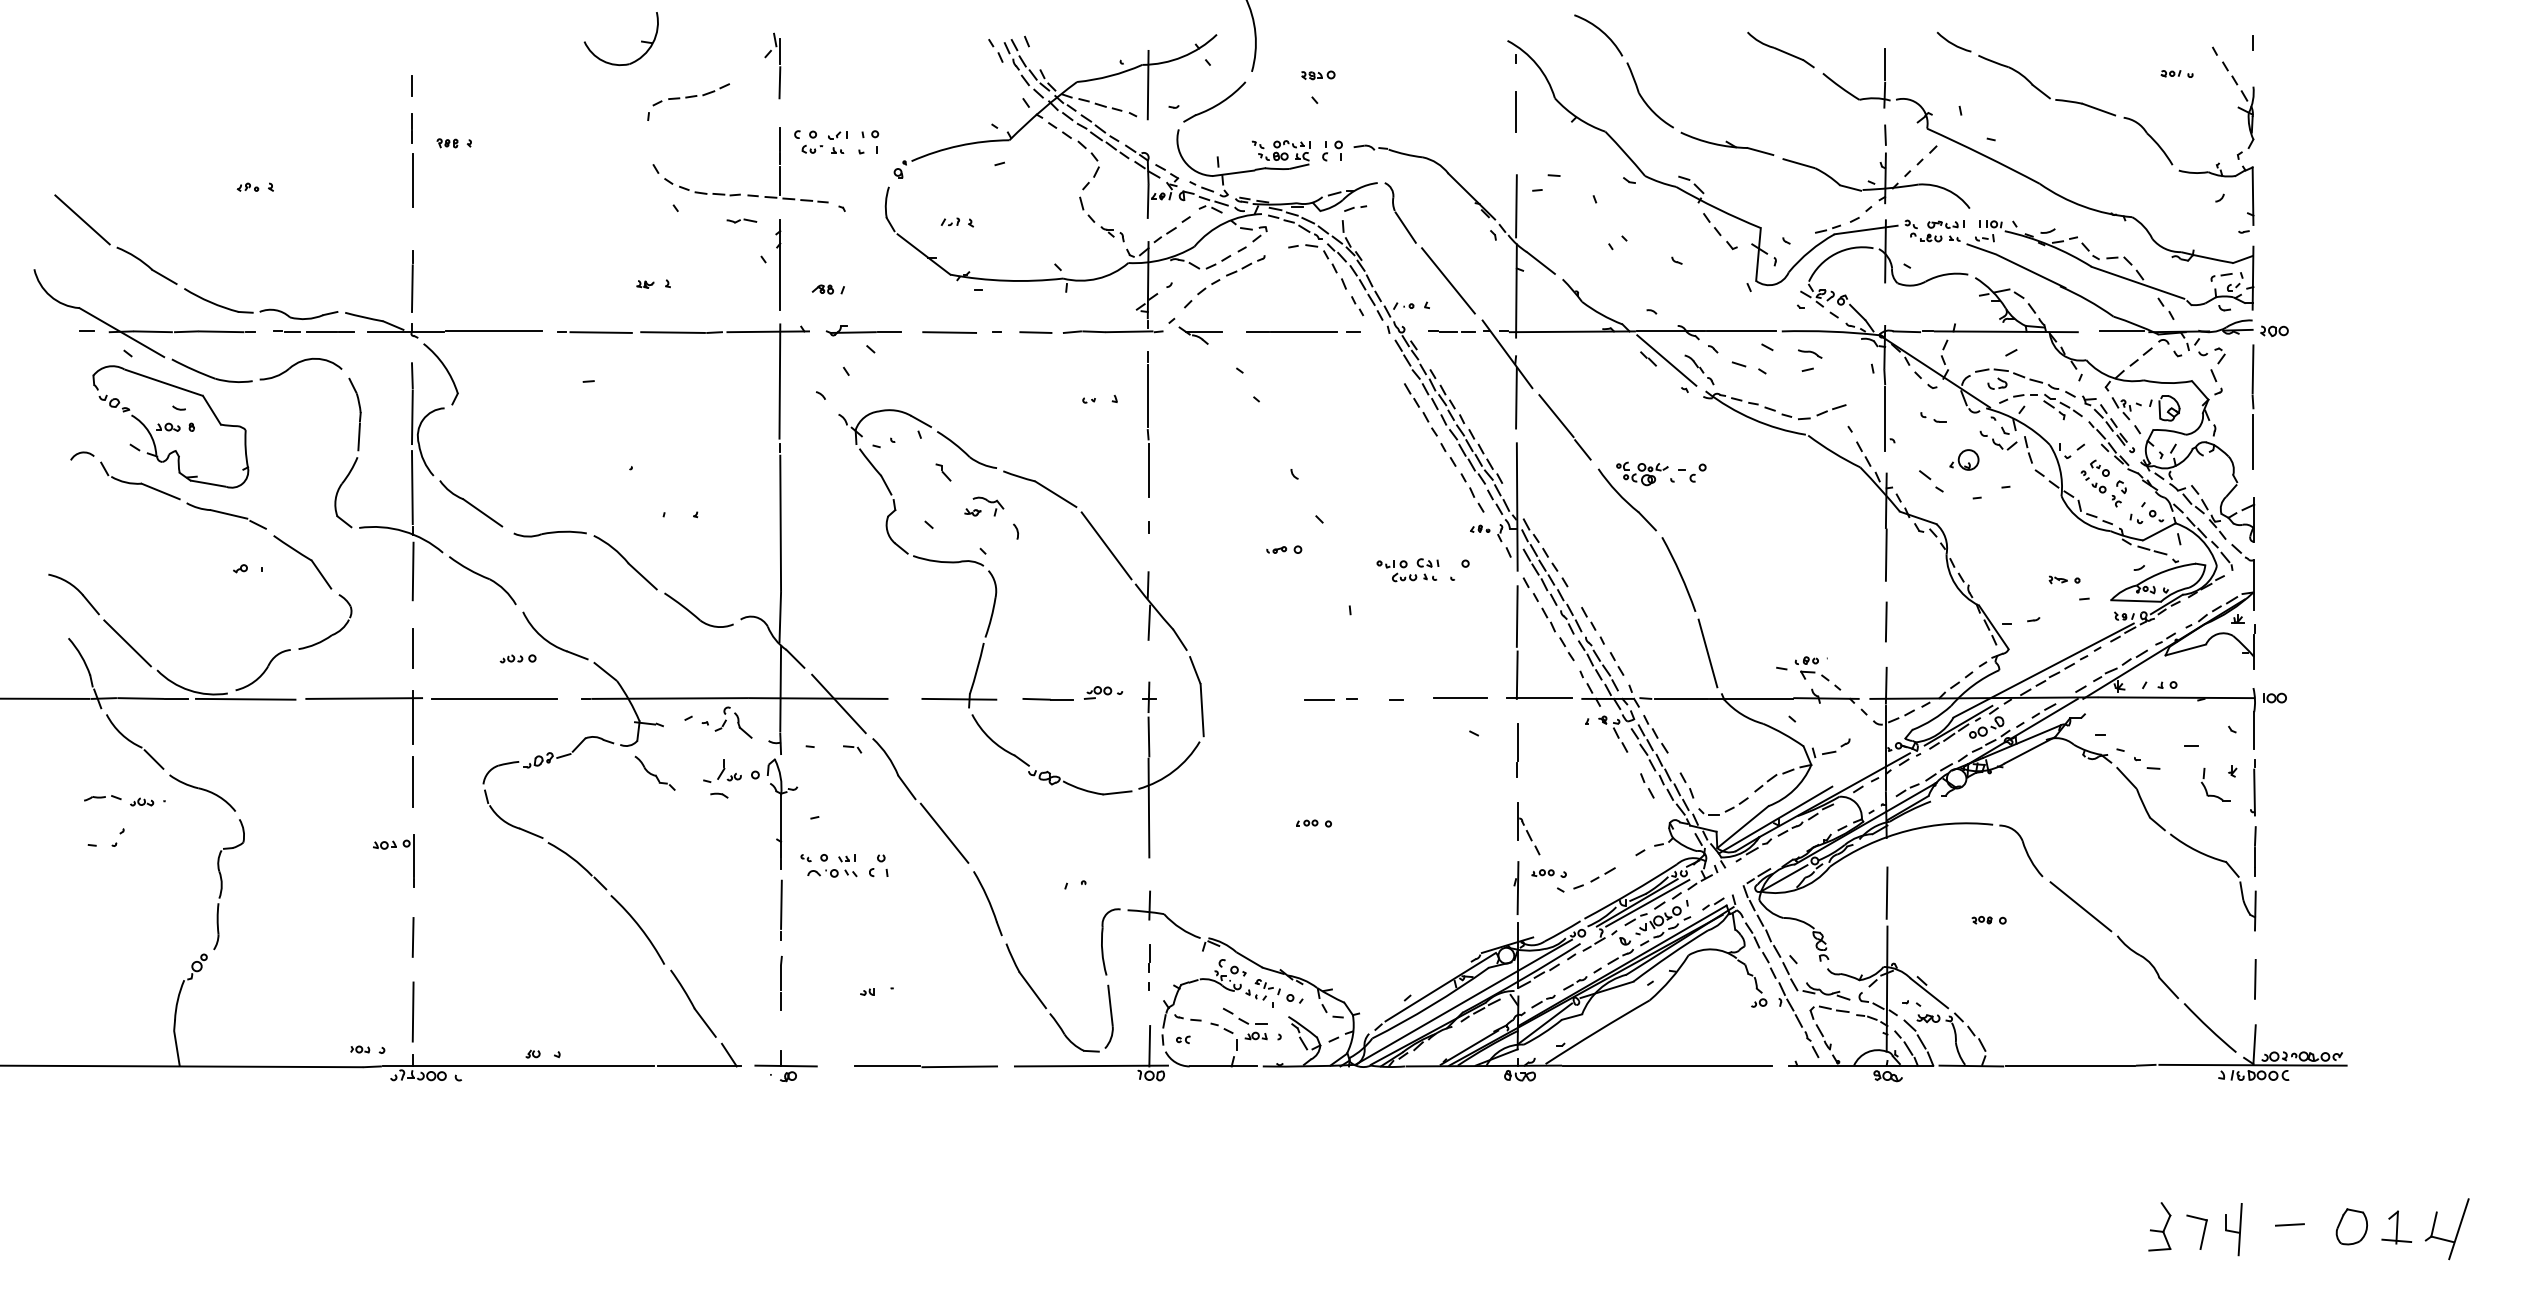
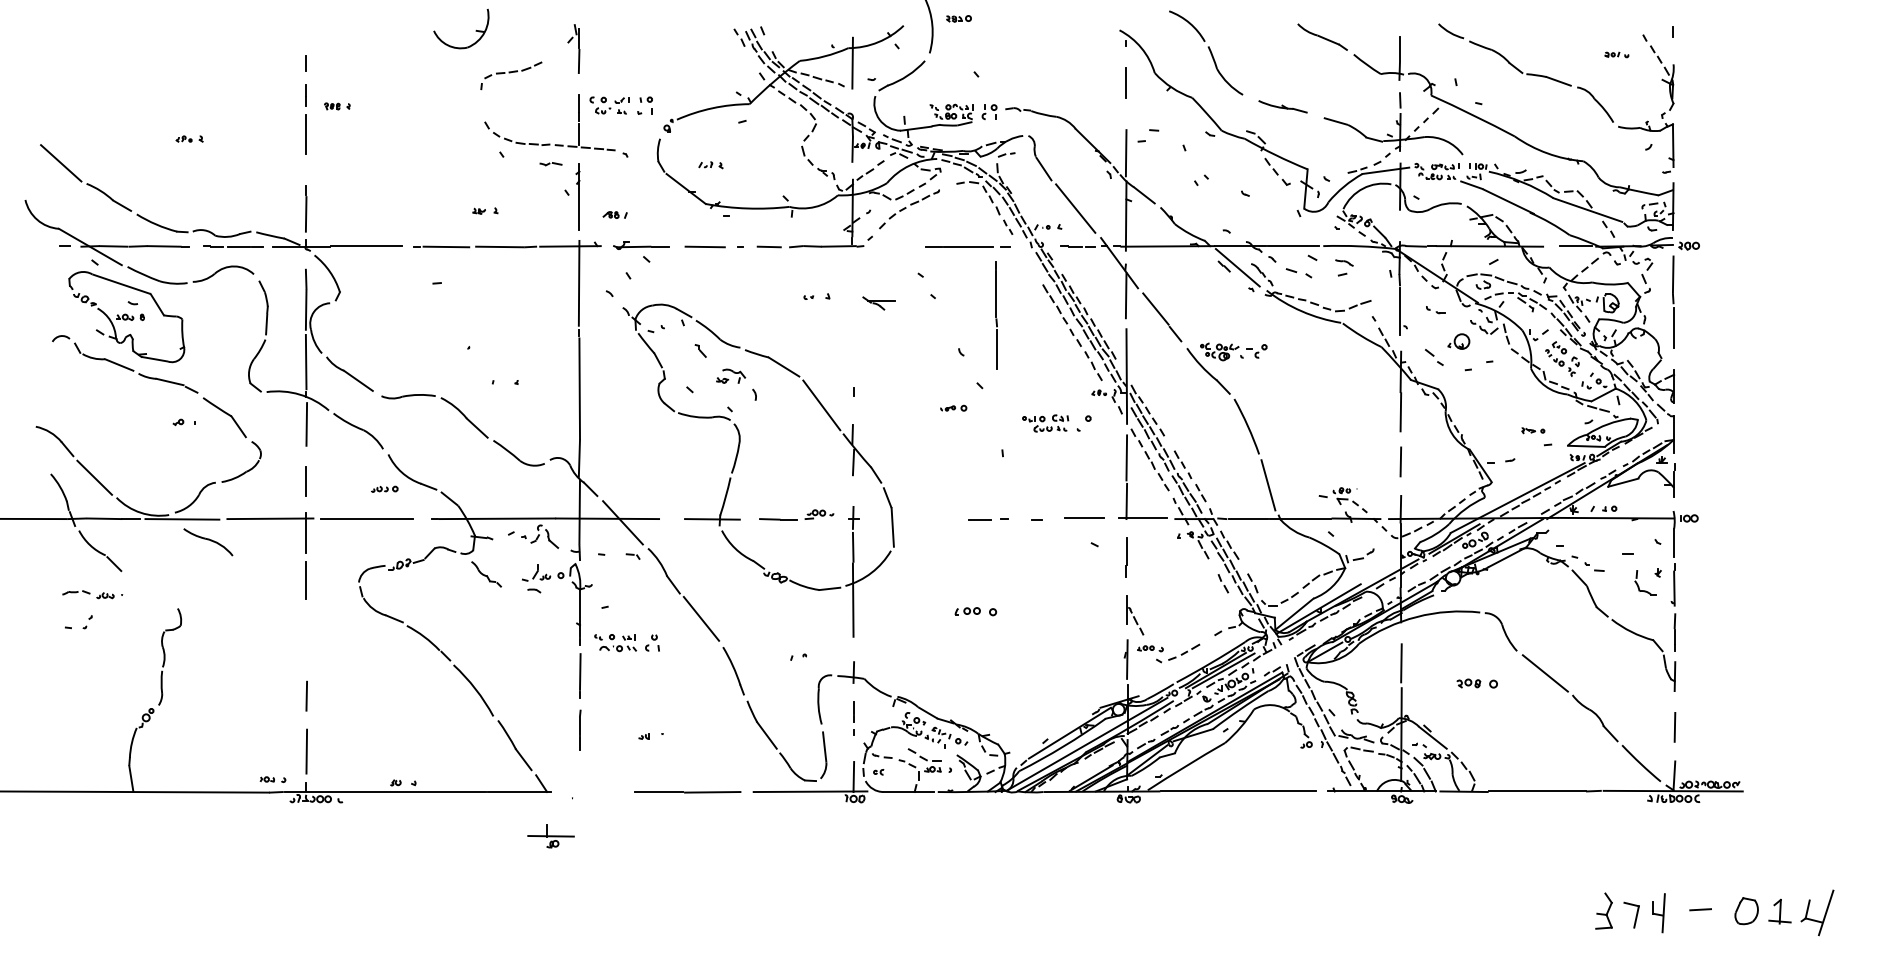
part: (1318, 75) -> (959, 18), moved
part: (1727, 143) -> (1282, 106), size x0.7
part: (1200, 335) -> (878, 303), moved
part: (1147, 424) -> (996, 315), moved
part: (202, 792) -> (208, 541), moved
part: (1313, 823) -> (975, 611), size x1.6
part: (393, 847) -> (292, 629), removed
part: (1988, 919) -> (1476, 682), size x1.6
part: (785, 1066) -> (550, 836), moved

